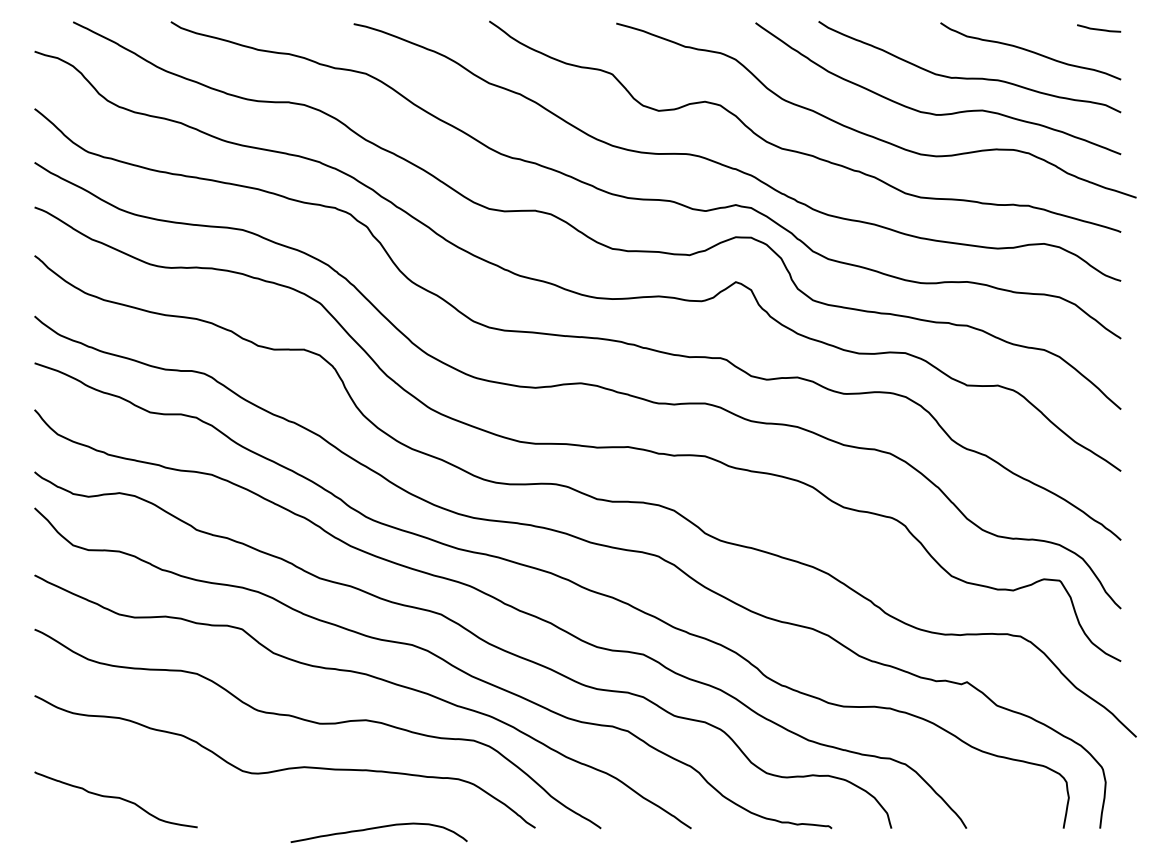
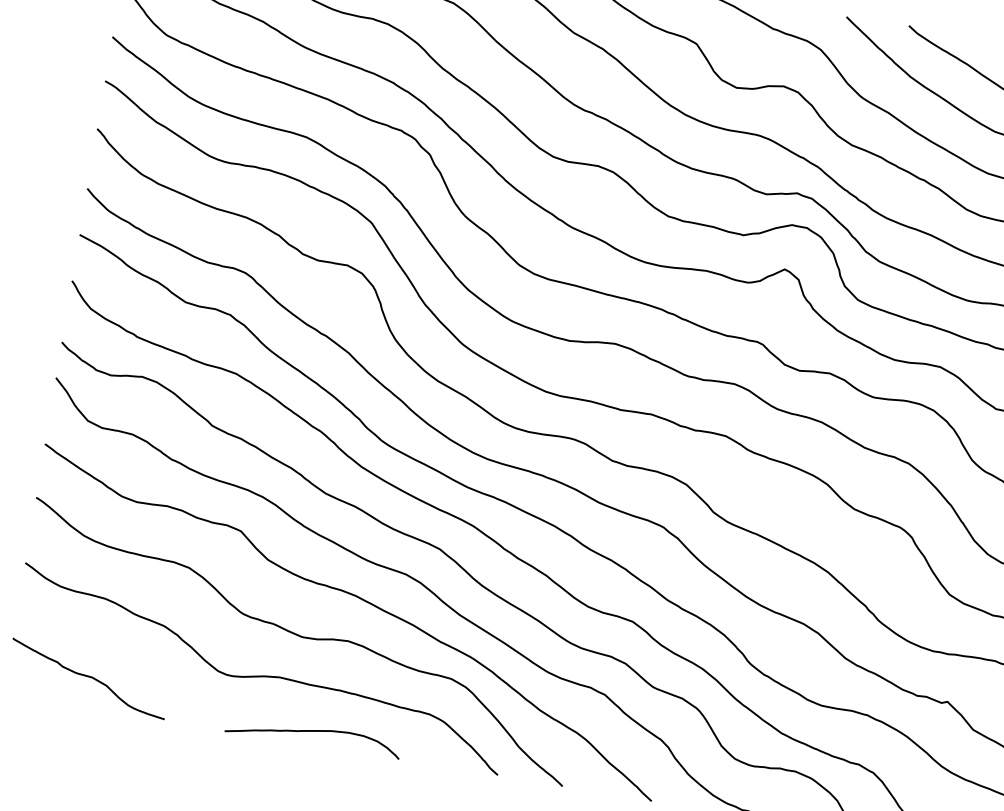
curve: (378, 828) -> (313, 731), moved

